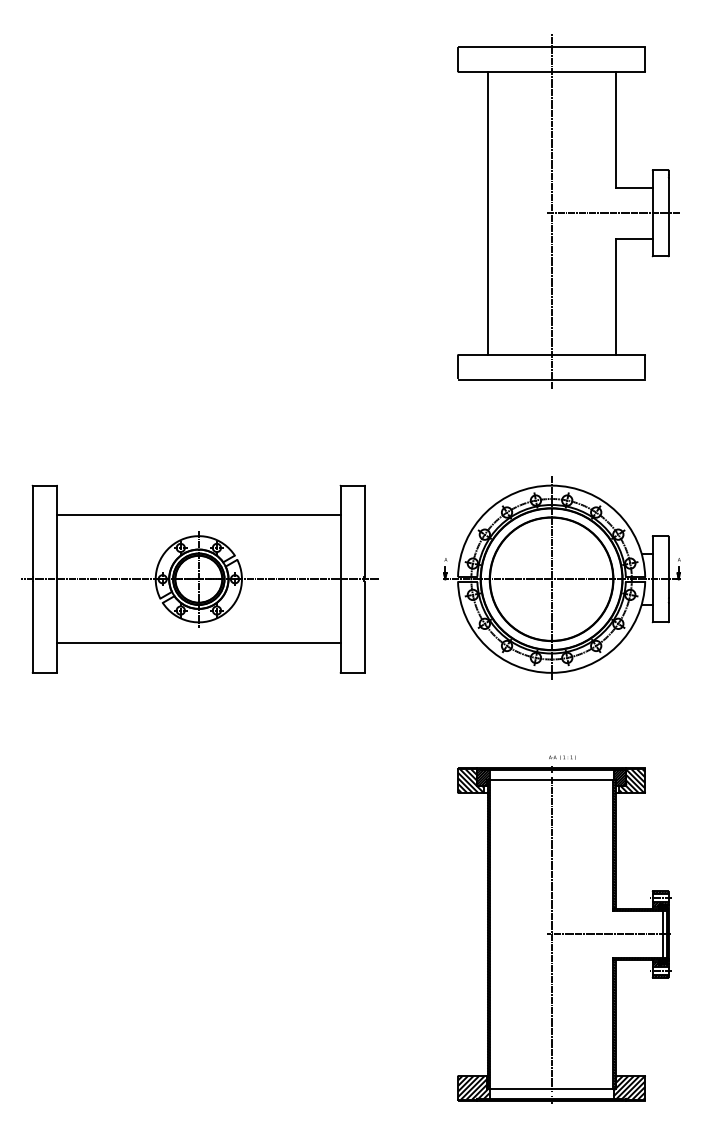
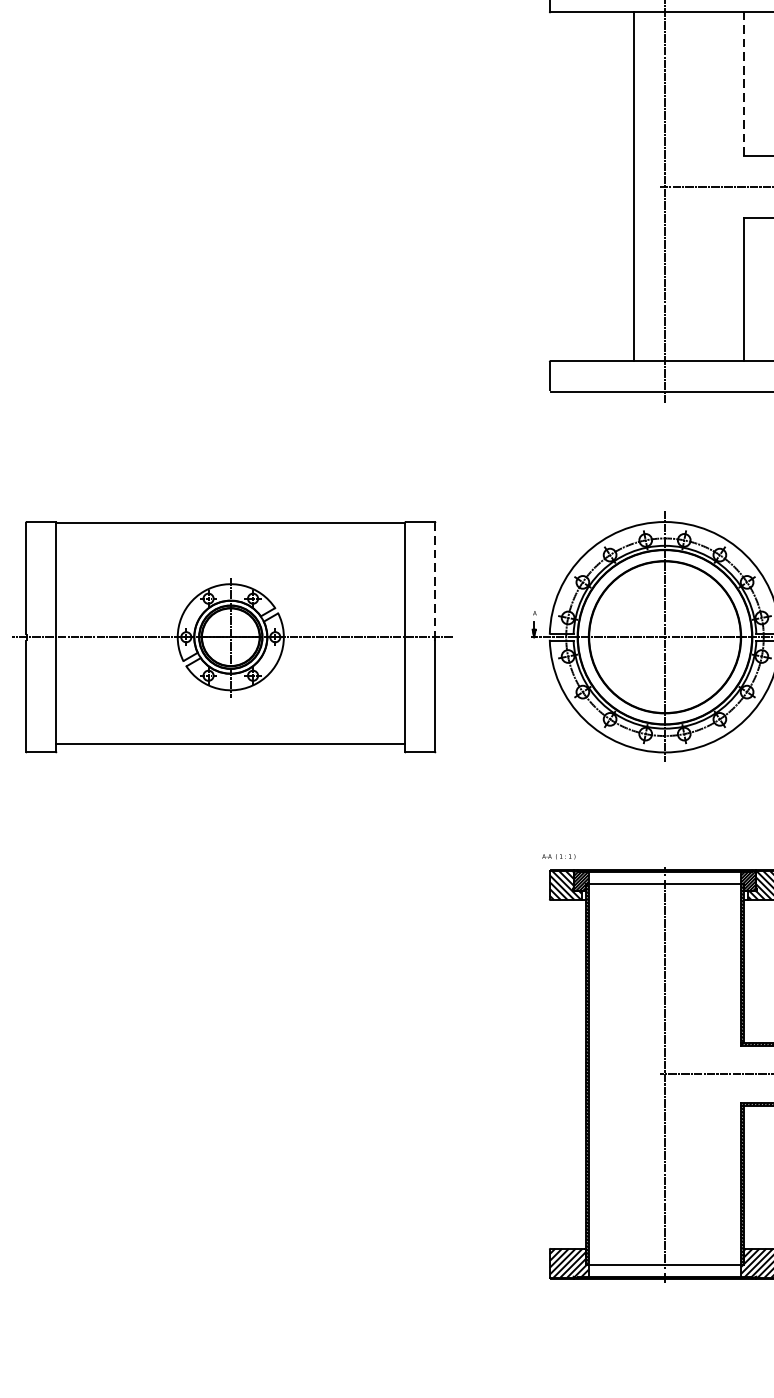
line: (615, 129) -> (743, 83), solid -> dashed
line: (487, 212) -> (634, 185), moved
line: (198, 515) -> (230, 523), moved
line: (365, 531) -> (435, 578), solid -> dashed
line: (198, 643) -> (230, 744), moved
text: (562, 757) -> (559, 856), moved

